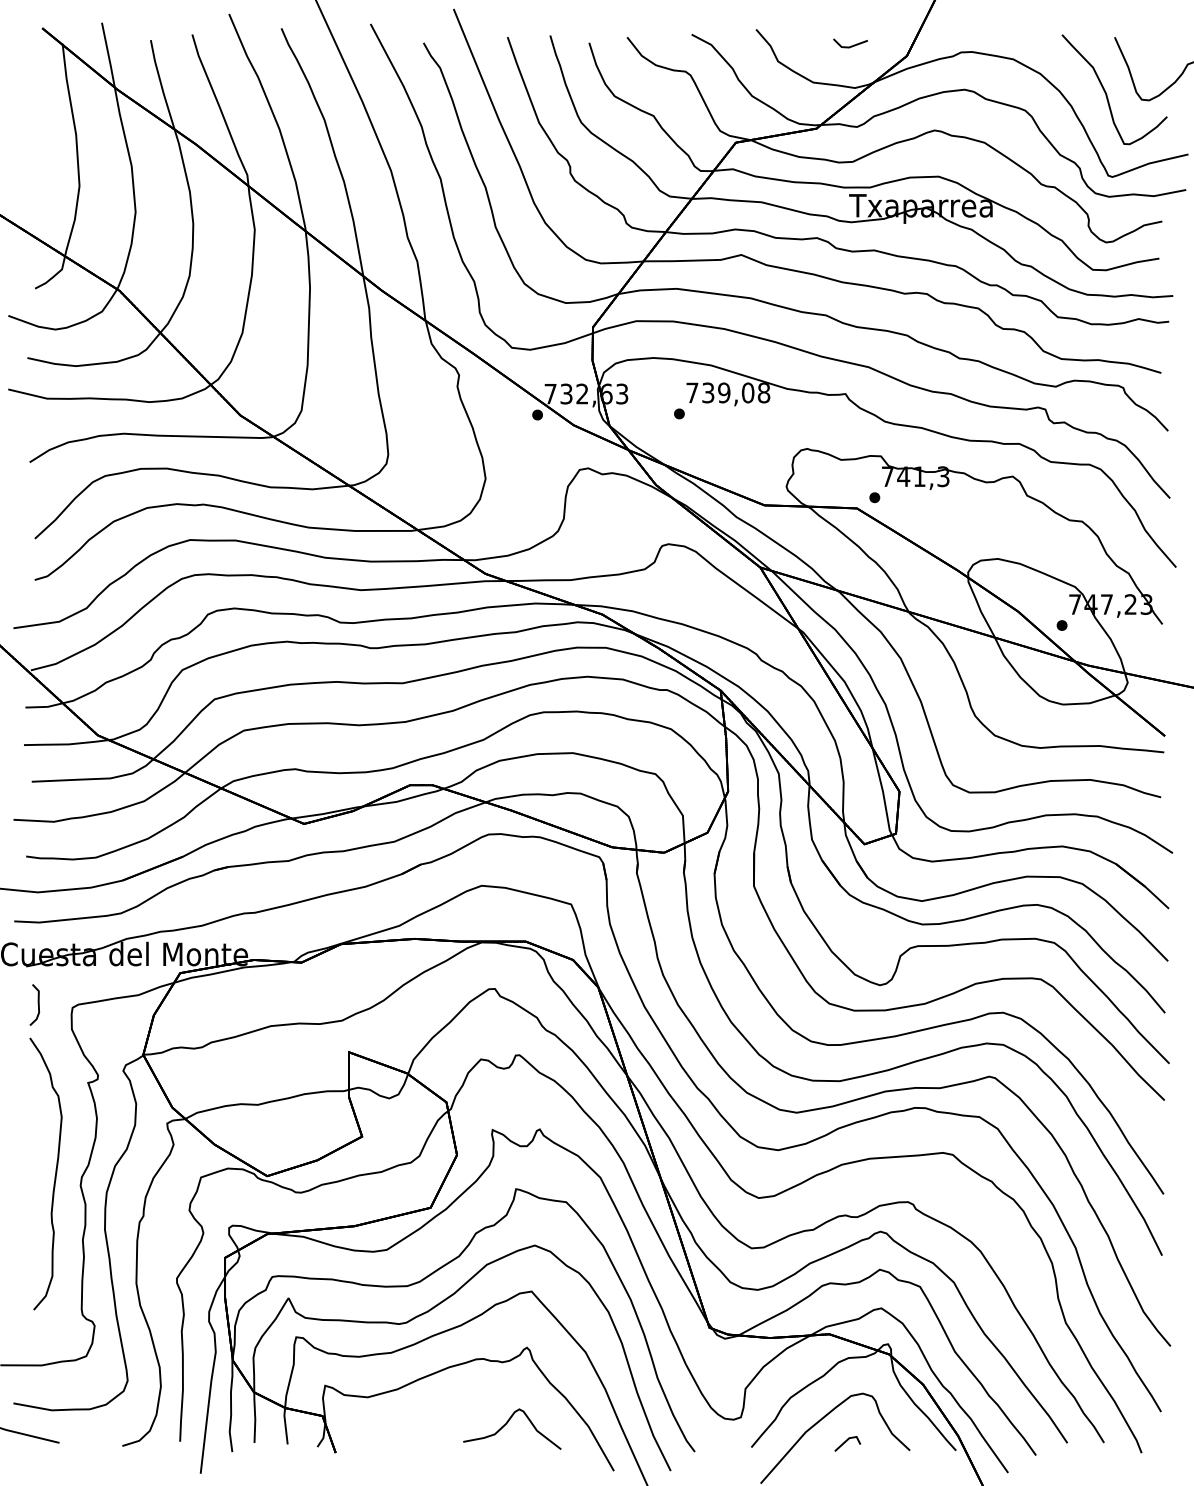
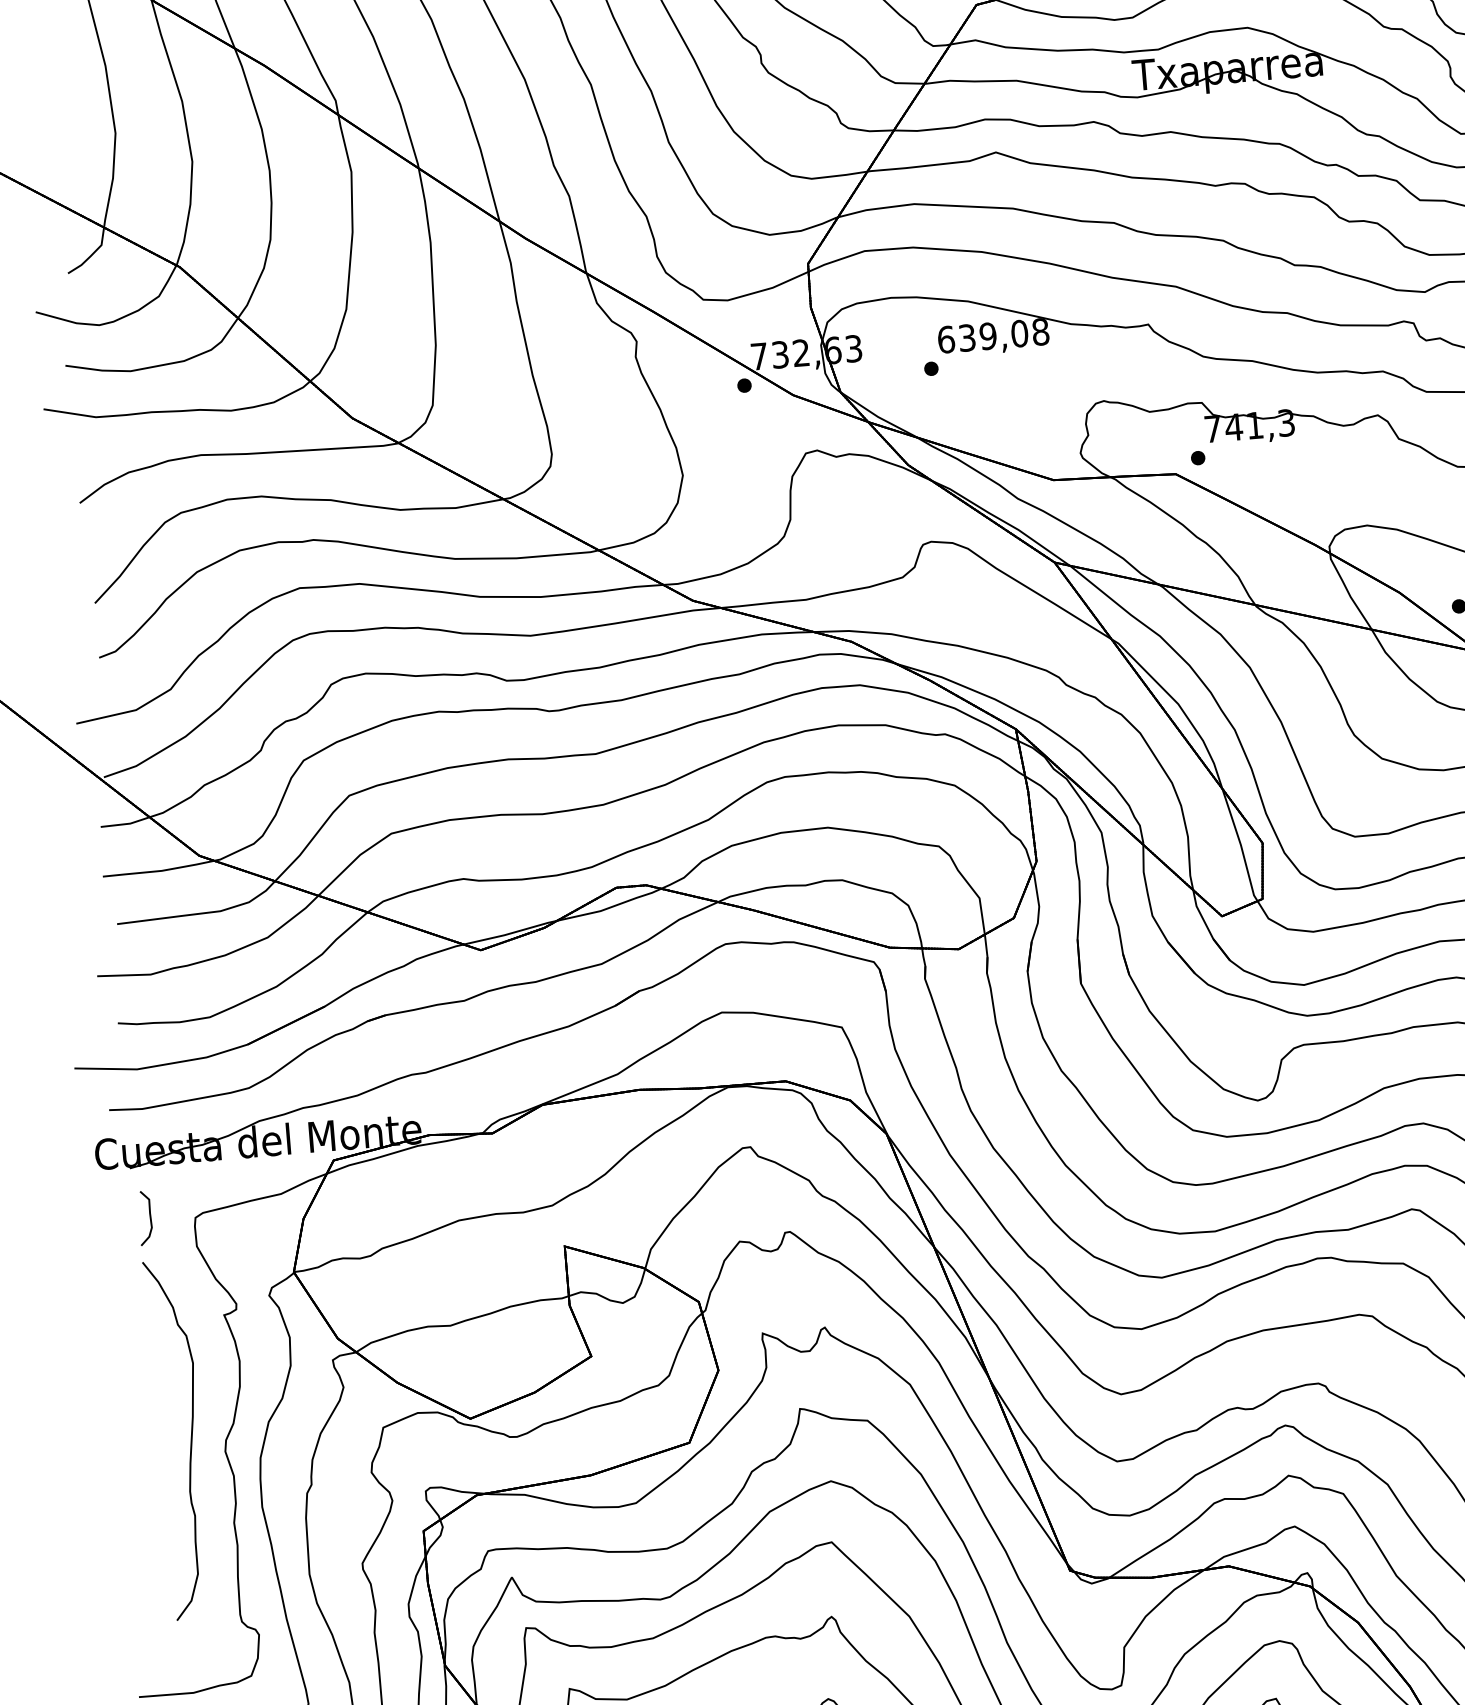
text: (692, 392) -> (946, 339), 739,08 -> 639,08

